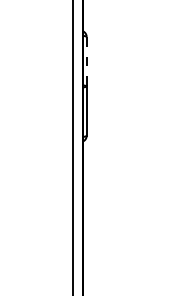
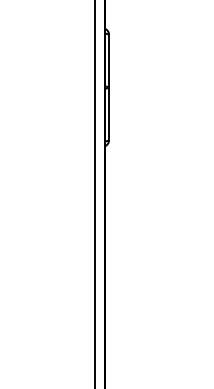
line: (87, 61) -> (109, 61), dashed -> solid

